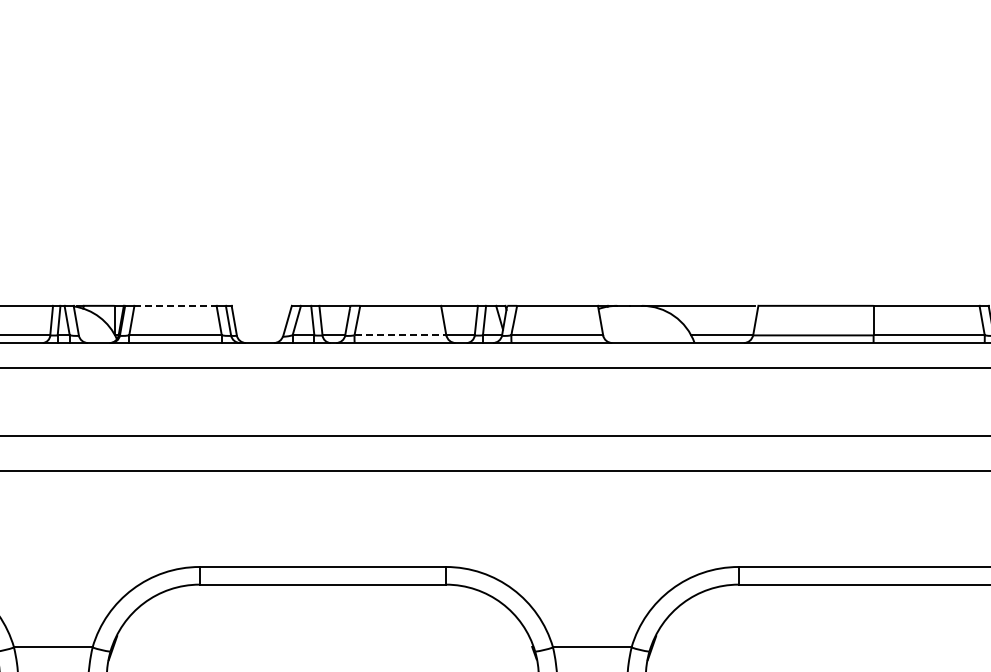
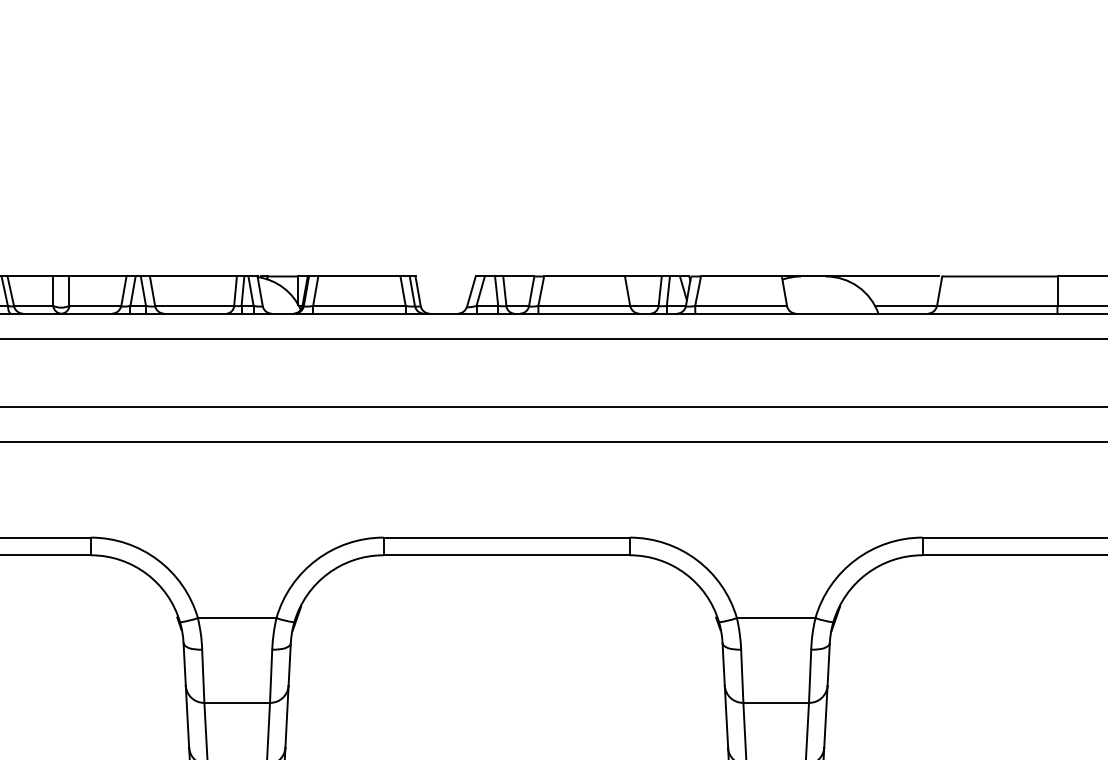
line: (175, 305) -> (359, 276), dashed -> solid
line: (400, 335) -> (584, 306), dashed -> solid

